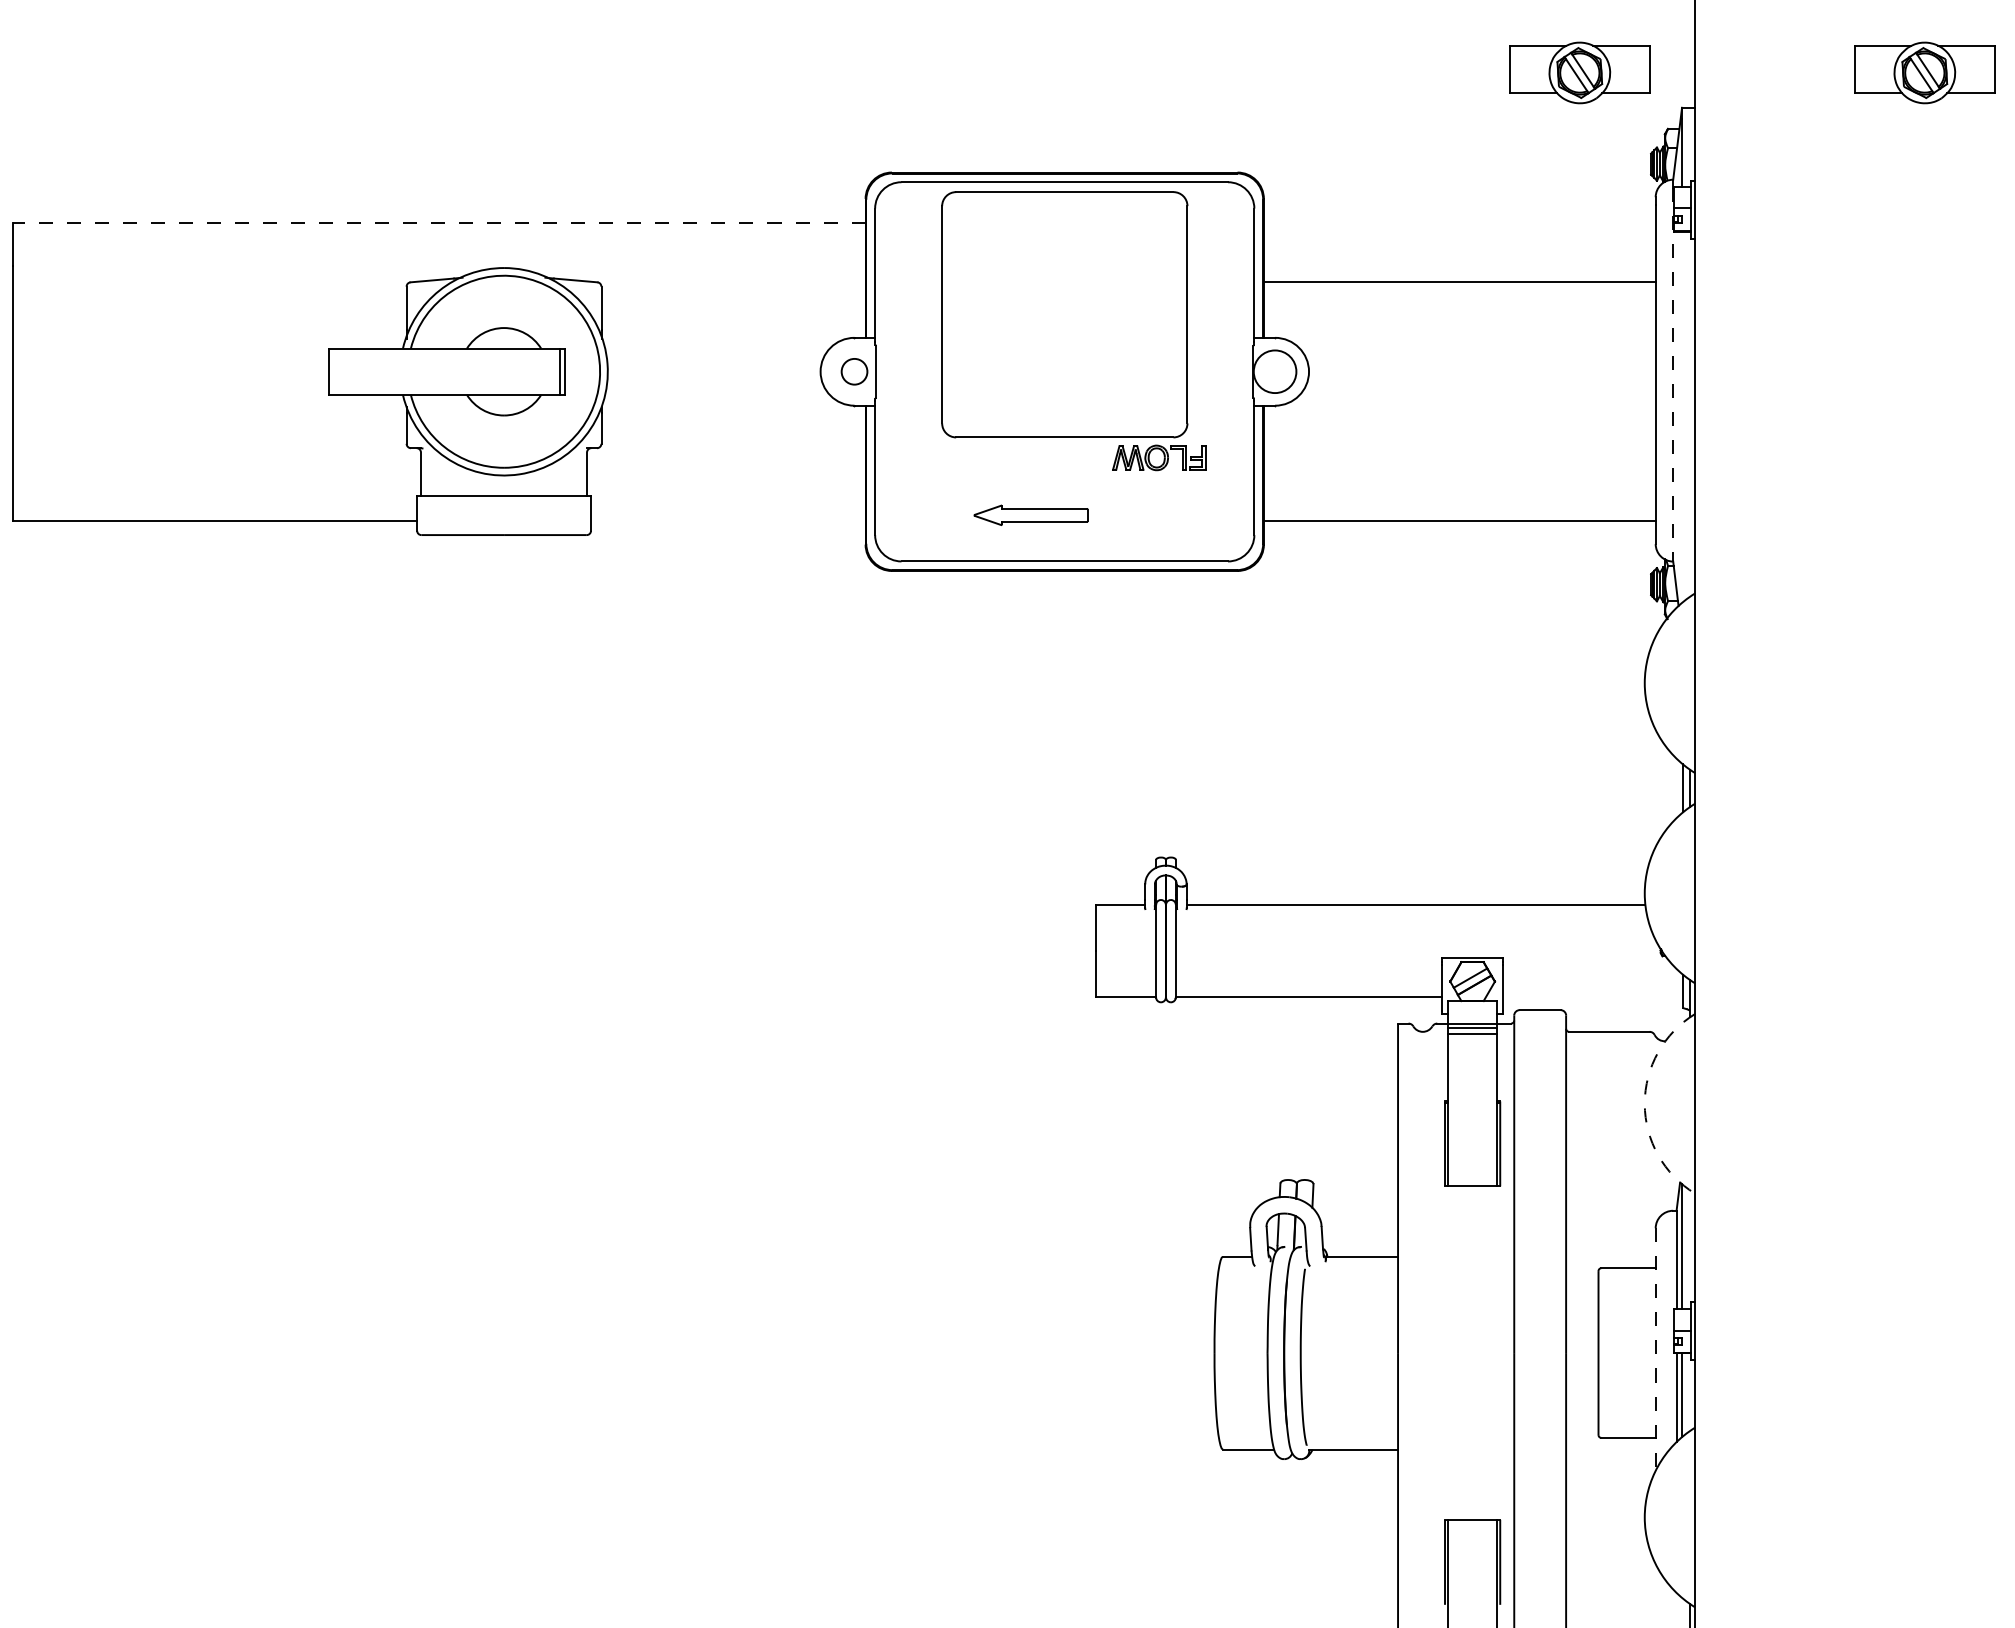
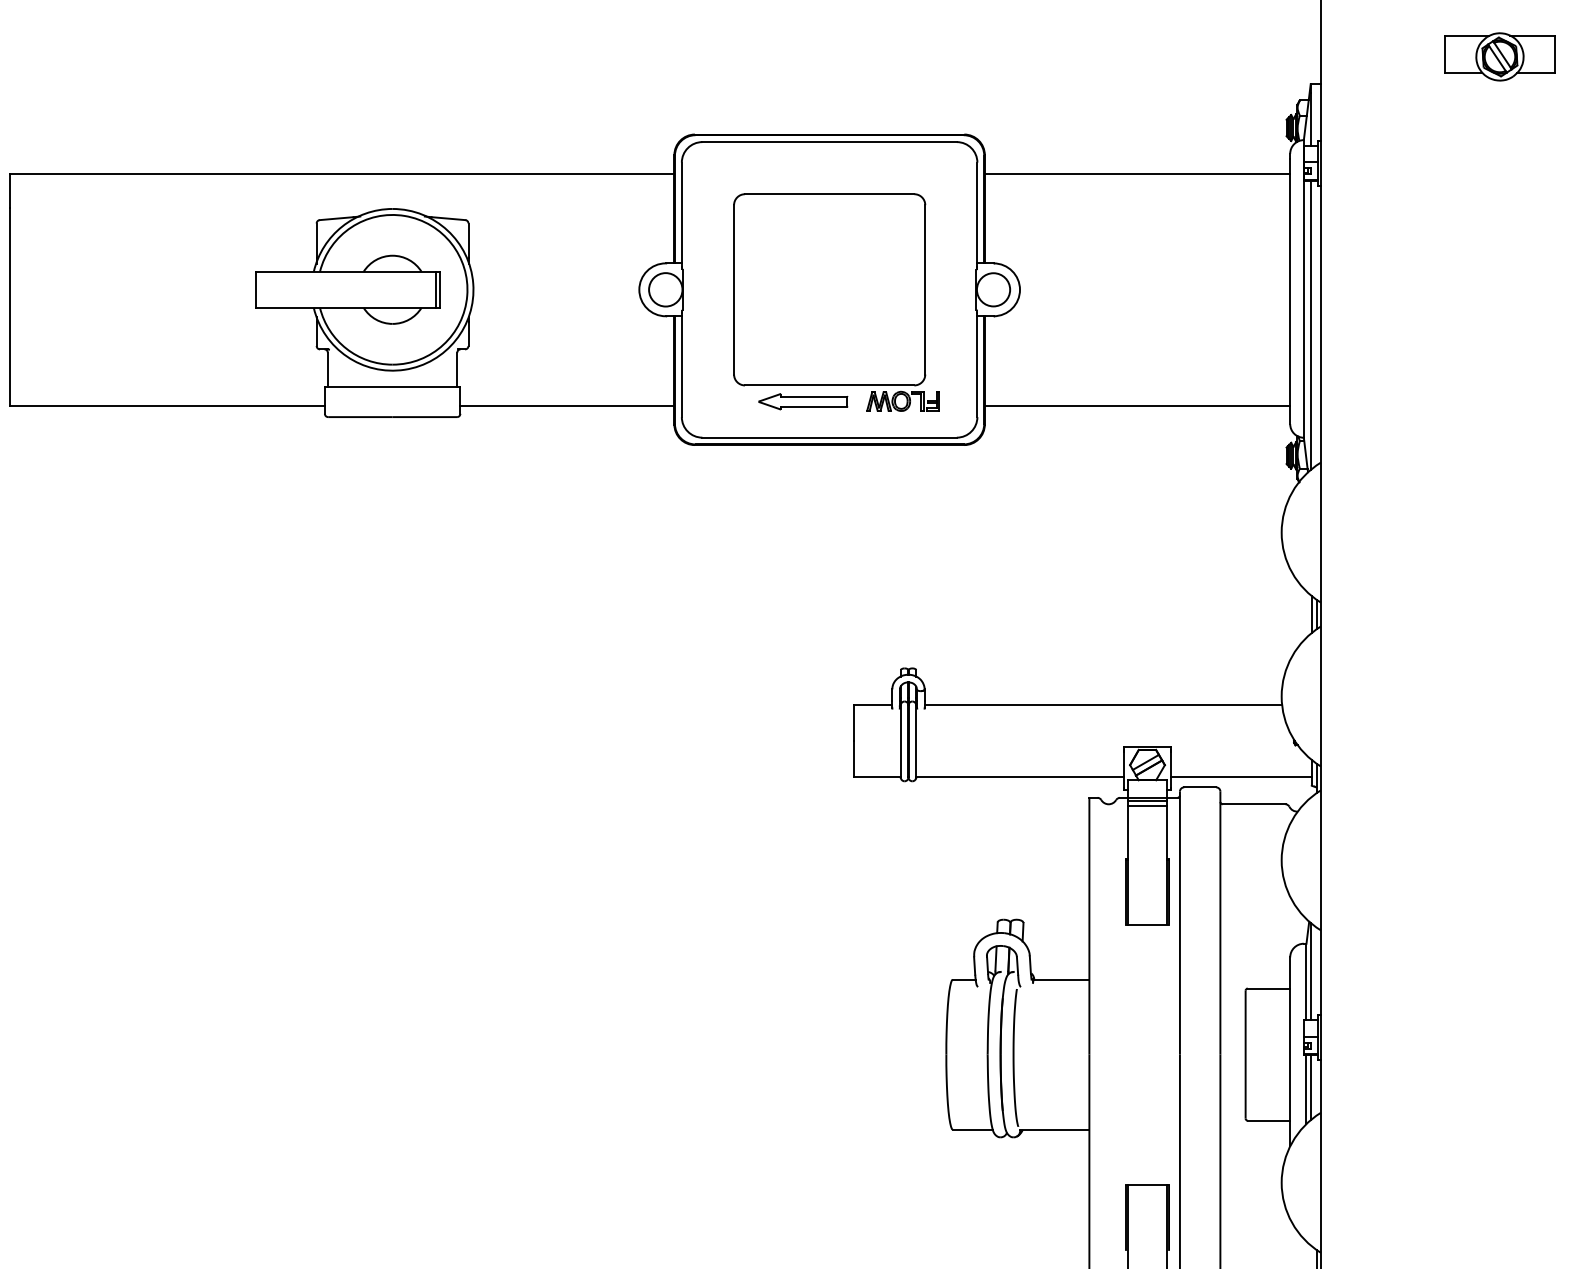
part: (1579, 72) -> (1230, 56), removed
line: (439, 222) -> (342, 173), dashed -> solid
line: (1459, 281) -> (1137, 173), moved
part: (1073, 331) -> (836, 302), moved
circle: (854, 371) -> (665, 289), size x1.67
line: (1673, 374) -> (1304, 291), dashed -> solid
line: (1682, 417) -> (1311, 325), added
line: (728, 520) -> (567, 405), added
line: (1592, 997) -> (1240, 777), added
arc: (1644, 1103) -> (1281, 860), dashed -> solid
line: (1655, 1349) -> (1290, 1051), dashed -> solid

